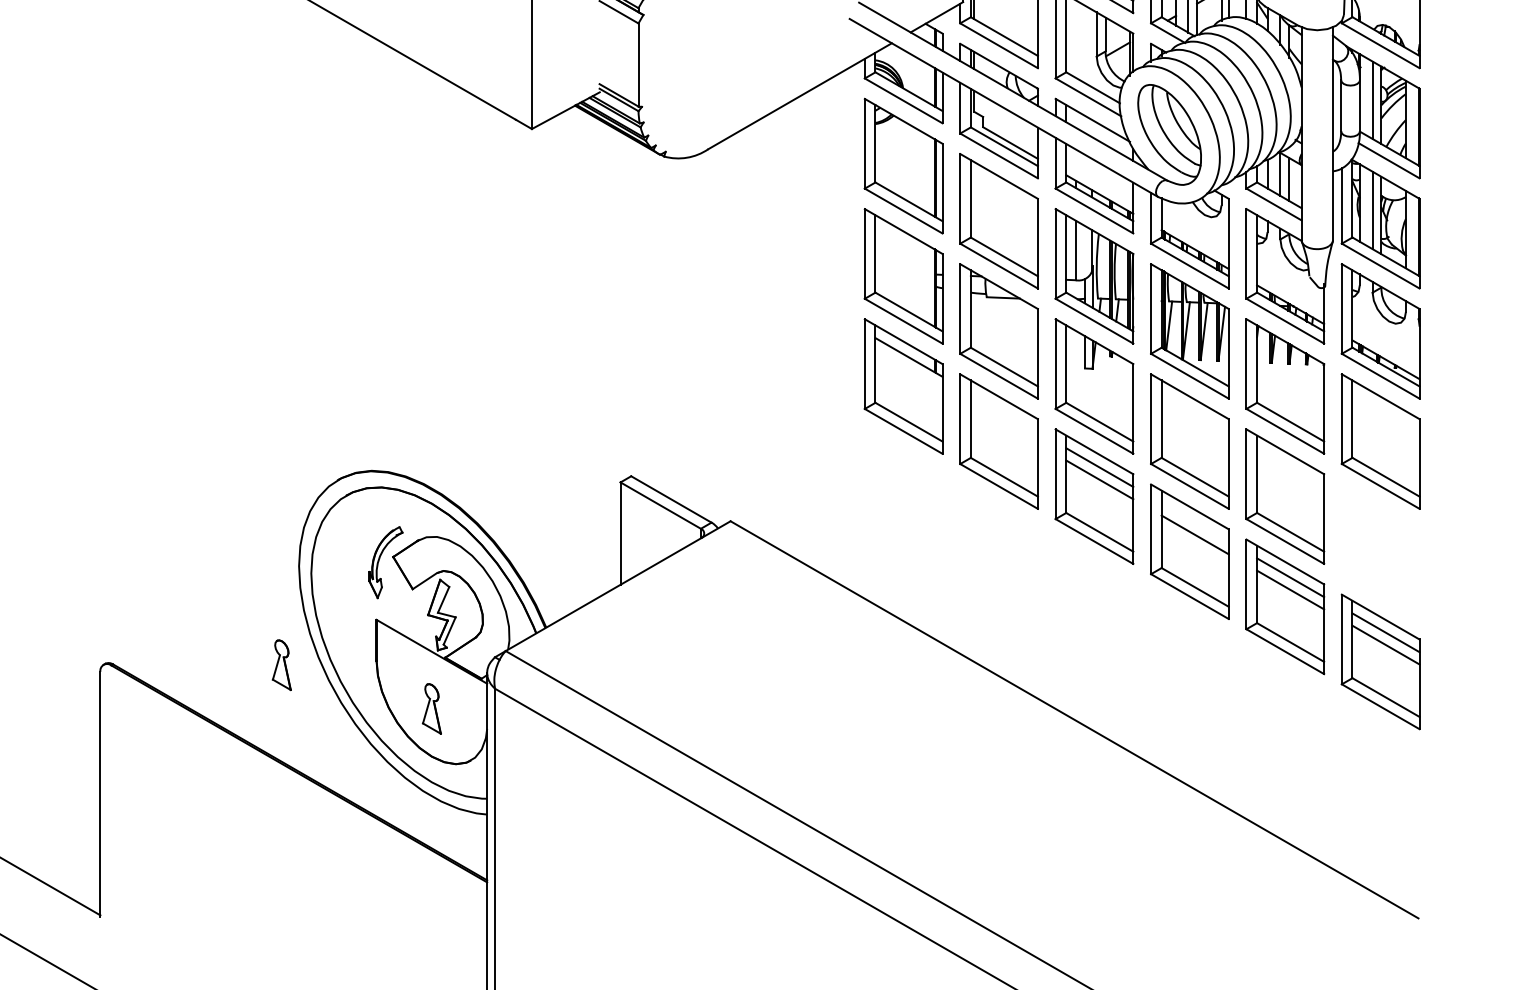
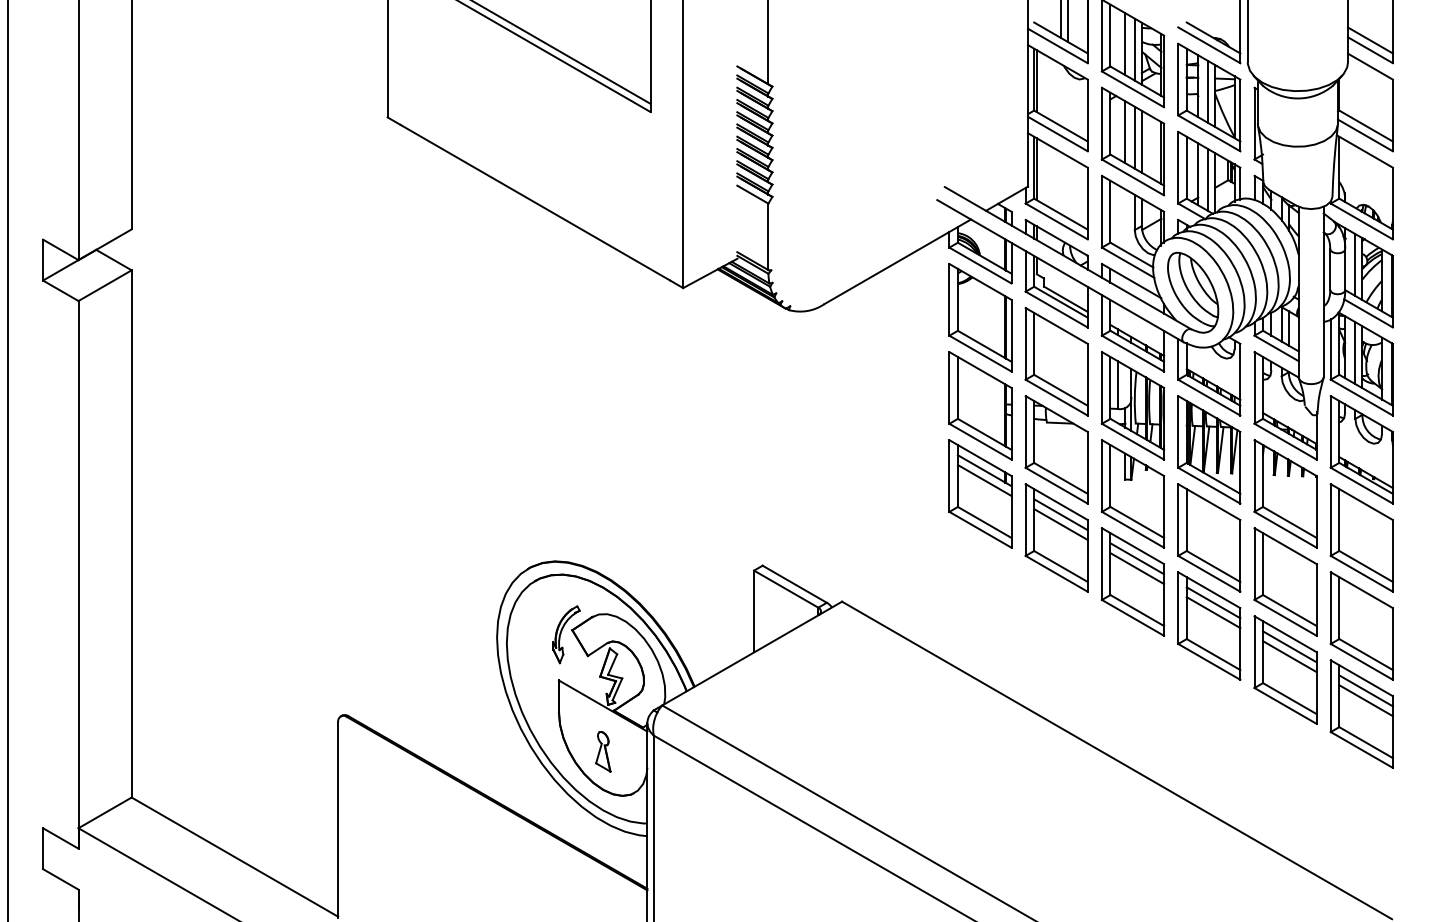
line: (908, 369) -> (984, 480), added
line: (1003, 412) -> (1060, 514), added
line: (1003, 424) -> (1060, 524), added
line: (1195, 522) -> (1213, 602), added
part: (1380, 551) -> (1361, 625), added
part: (282, 664) -> (483, 716), removed

